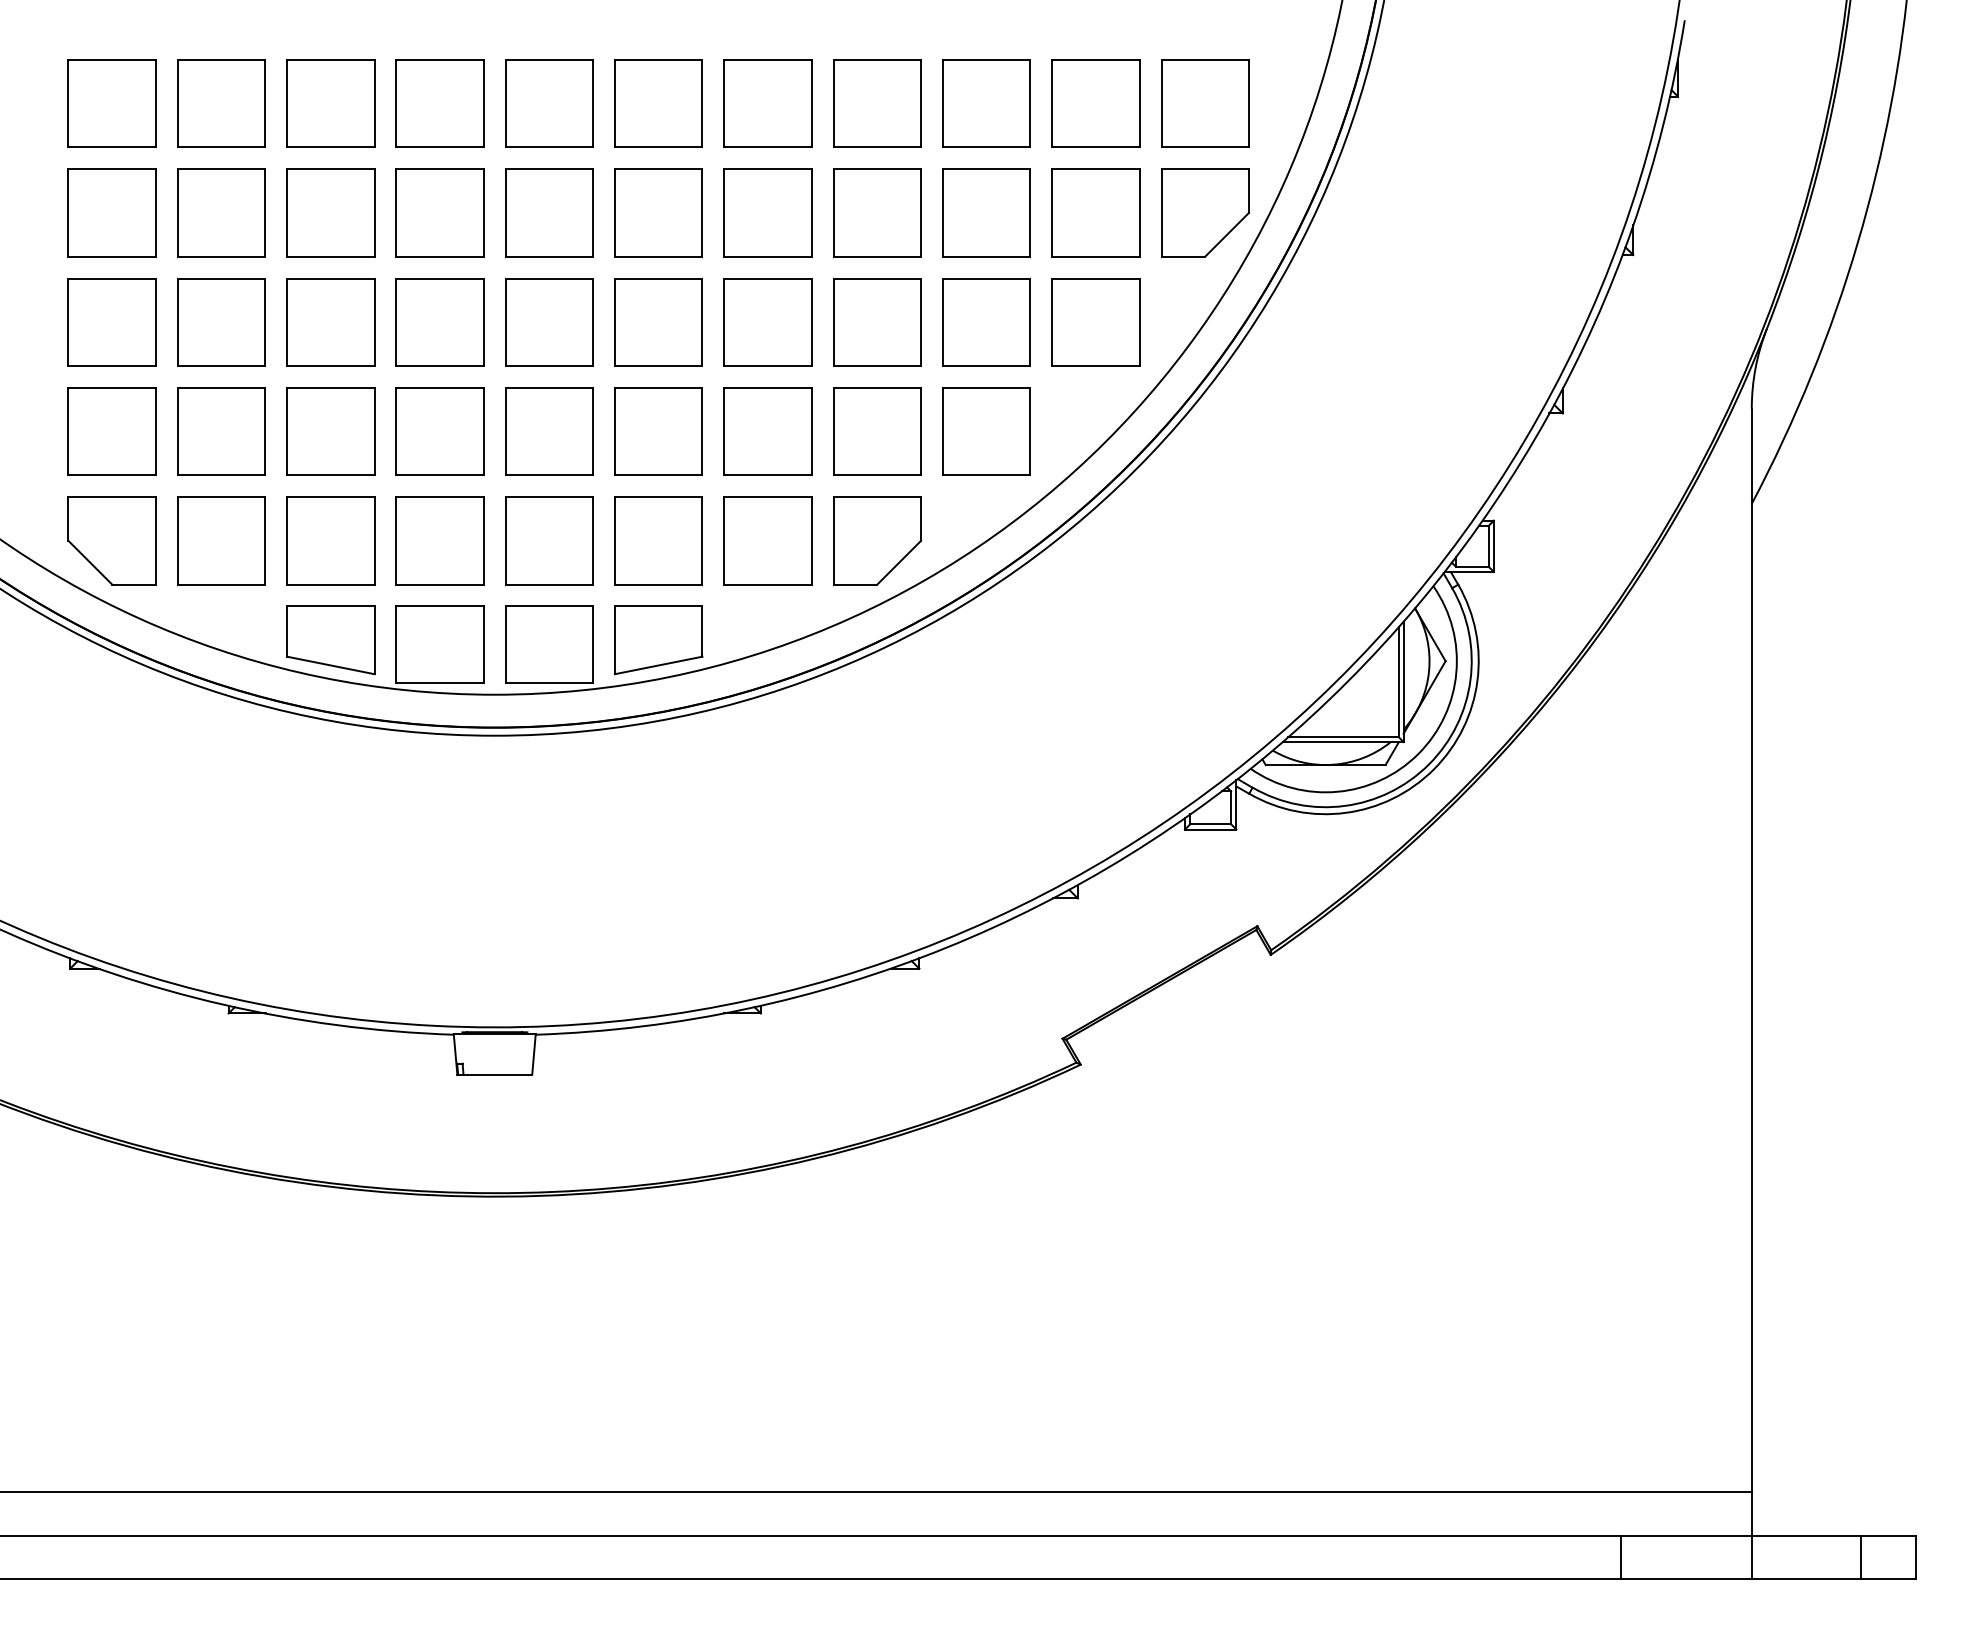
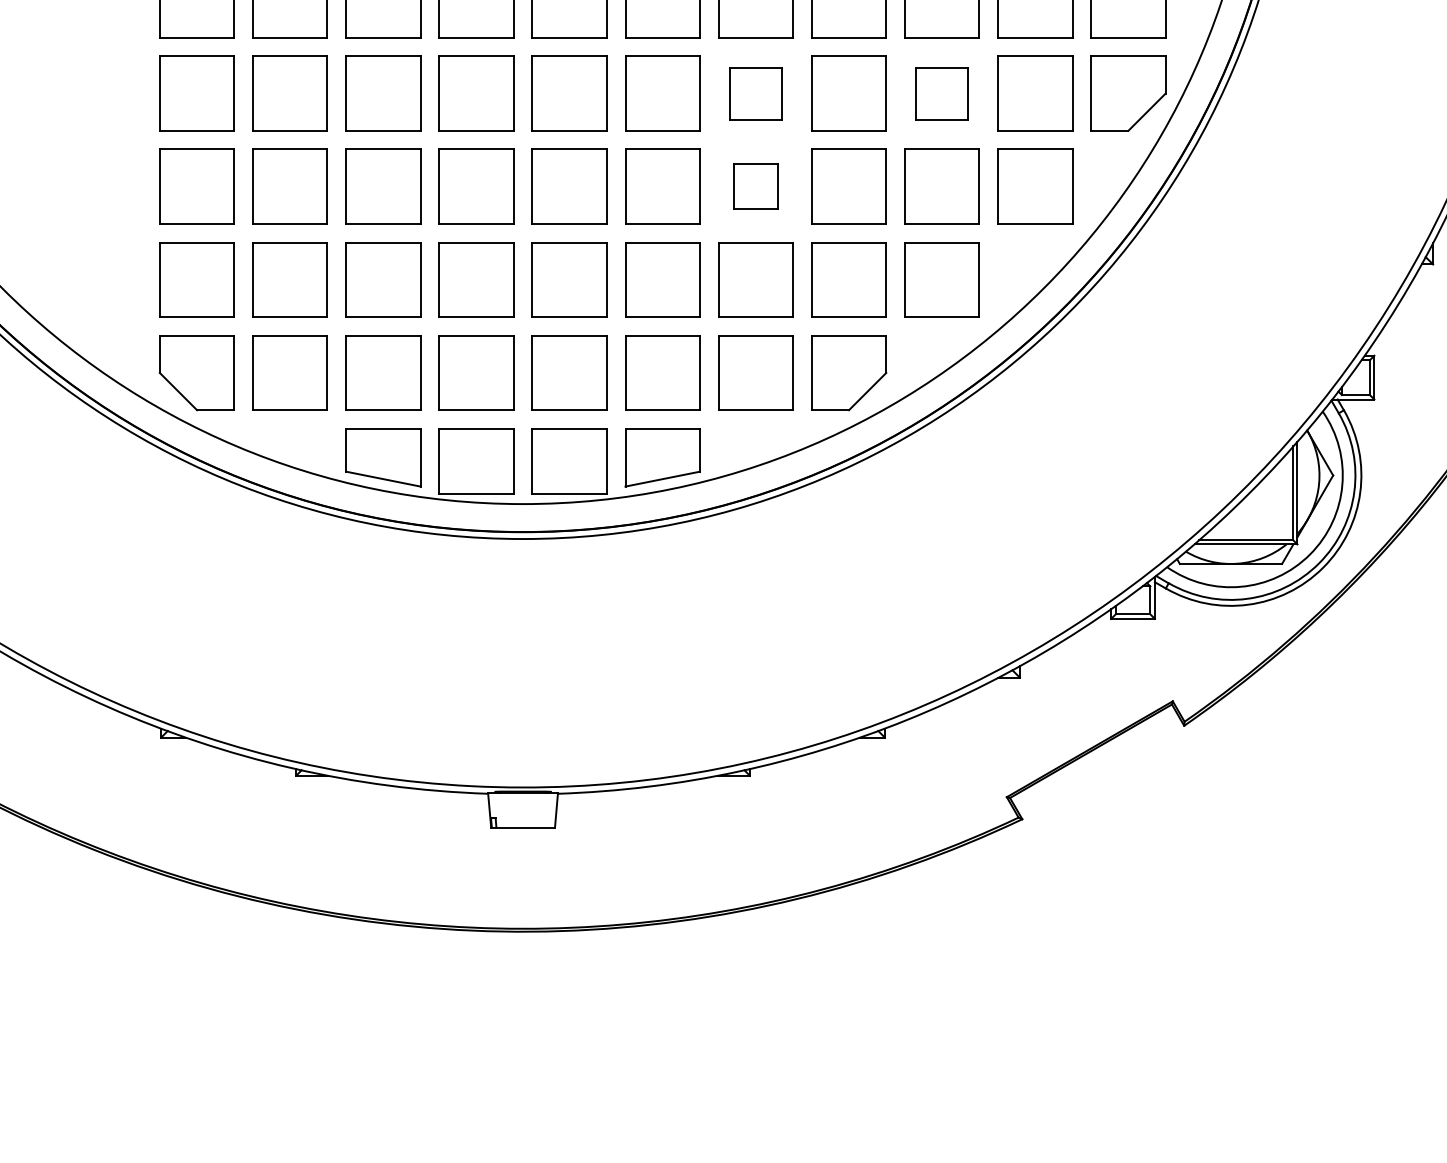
part: (767, 212) -> (755, 93), size x0.7
part: (986, 212) -> (942, 93), size x0.7
part: (767, 322) -> (755, 186), size x0.6

